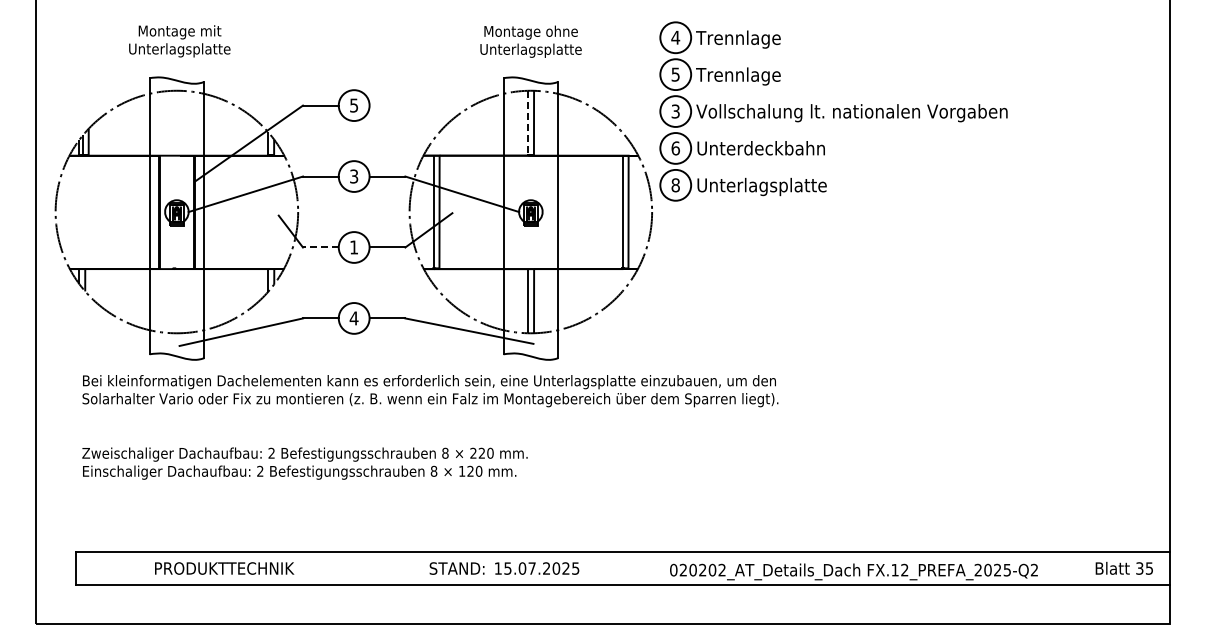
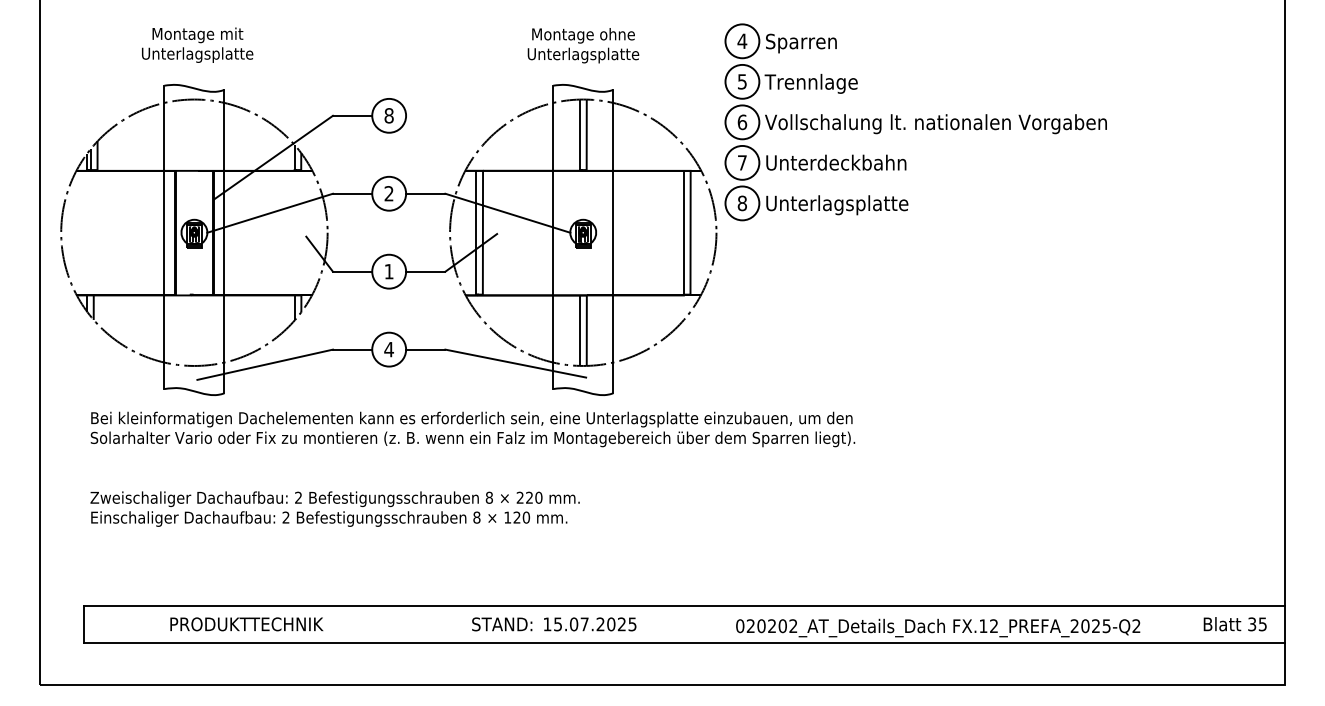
text: (738, 39) -> (811, 43), Trennlage -> Sparren
text: (354, 105) -> (389, 115), 5 -> 8
text: (675, 111) -> (742, 122), 3 -> 6
line: (528, 123) -> (580, 135), dashed -> solid
text: (675, 148) -> (742, 162), 6 -> 7
text: (354, 176) -> (389, 193), 3 -> 2
line: (320, 247) -> (352, 271), dashed -> solid

